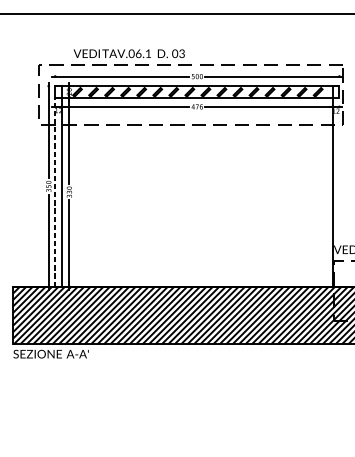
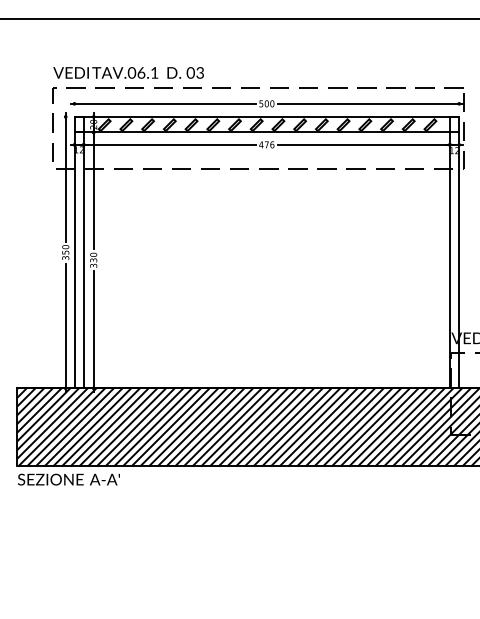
text: (129, 53) -> (128, 72), moved
line: (55, 192) -> (74, 260), dashed -> solid
line: (339, 192) -> (459, 260), added

